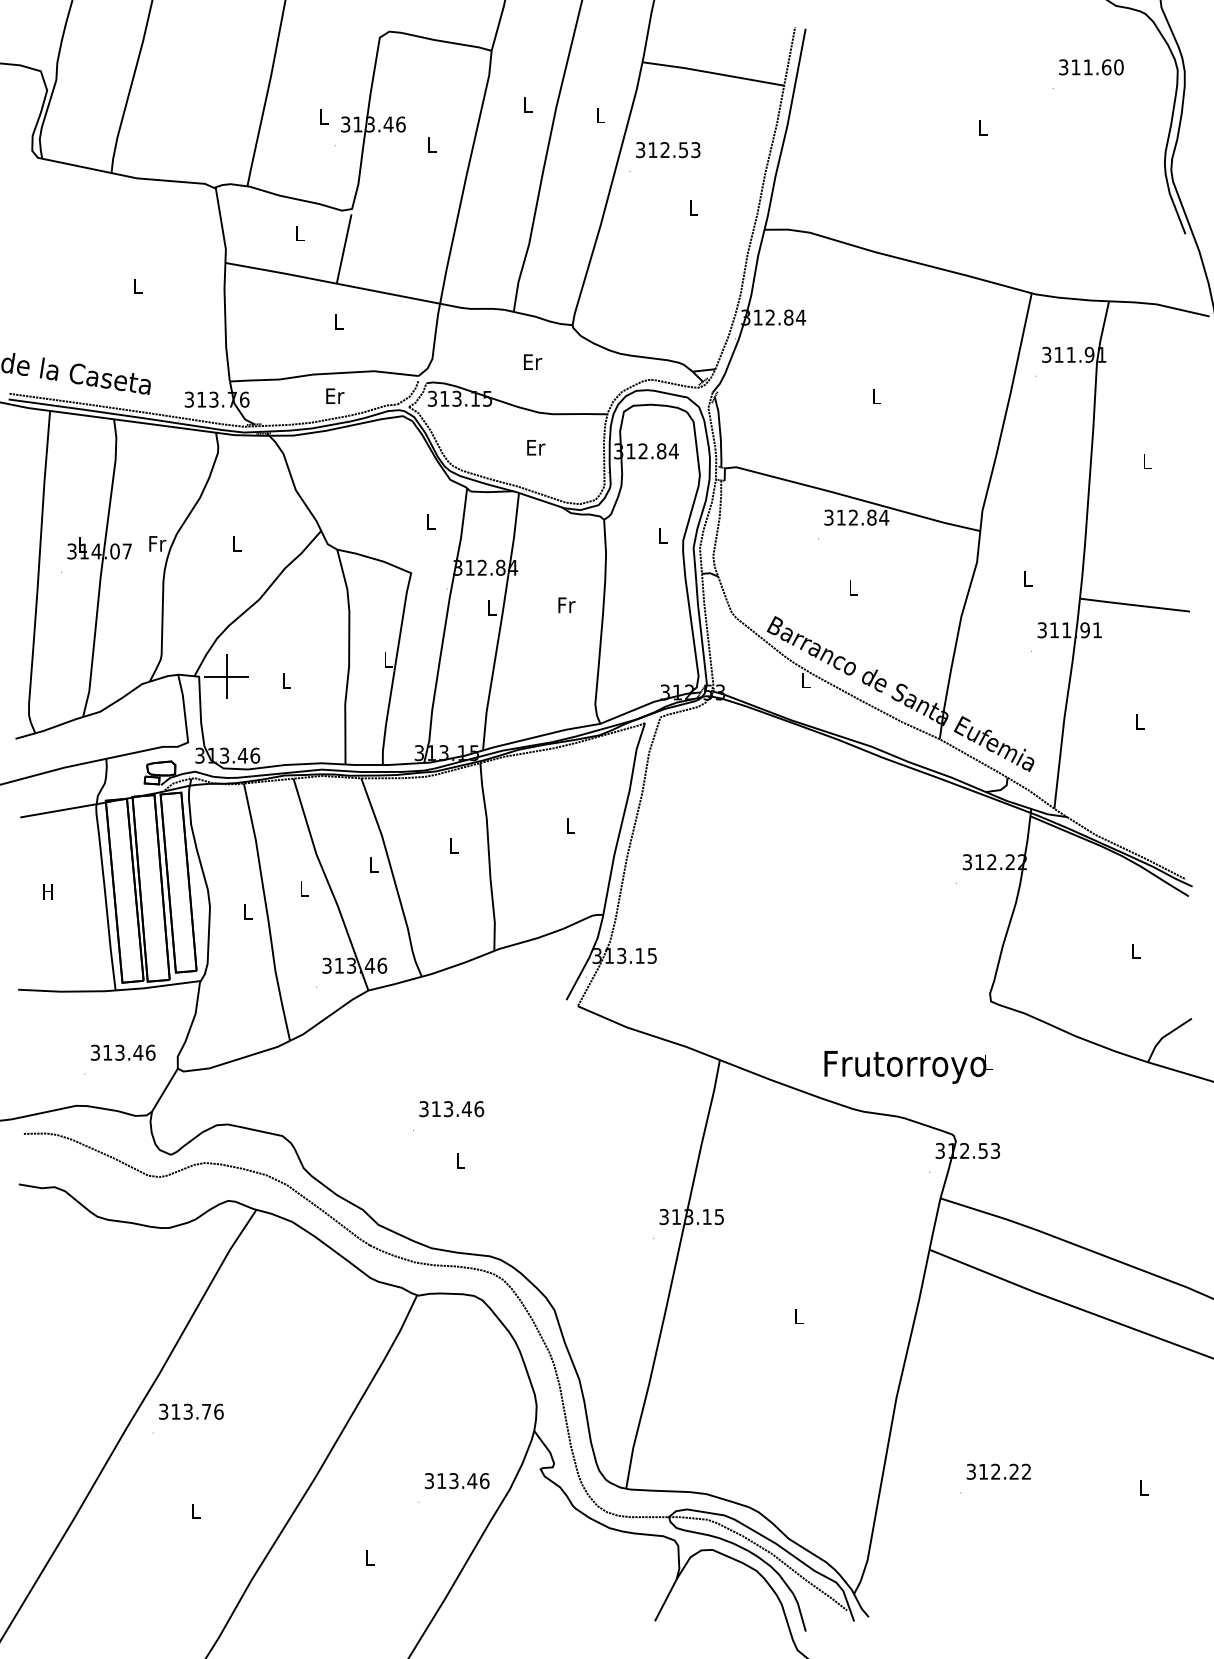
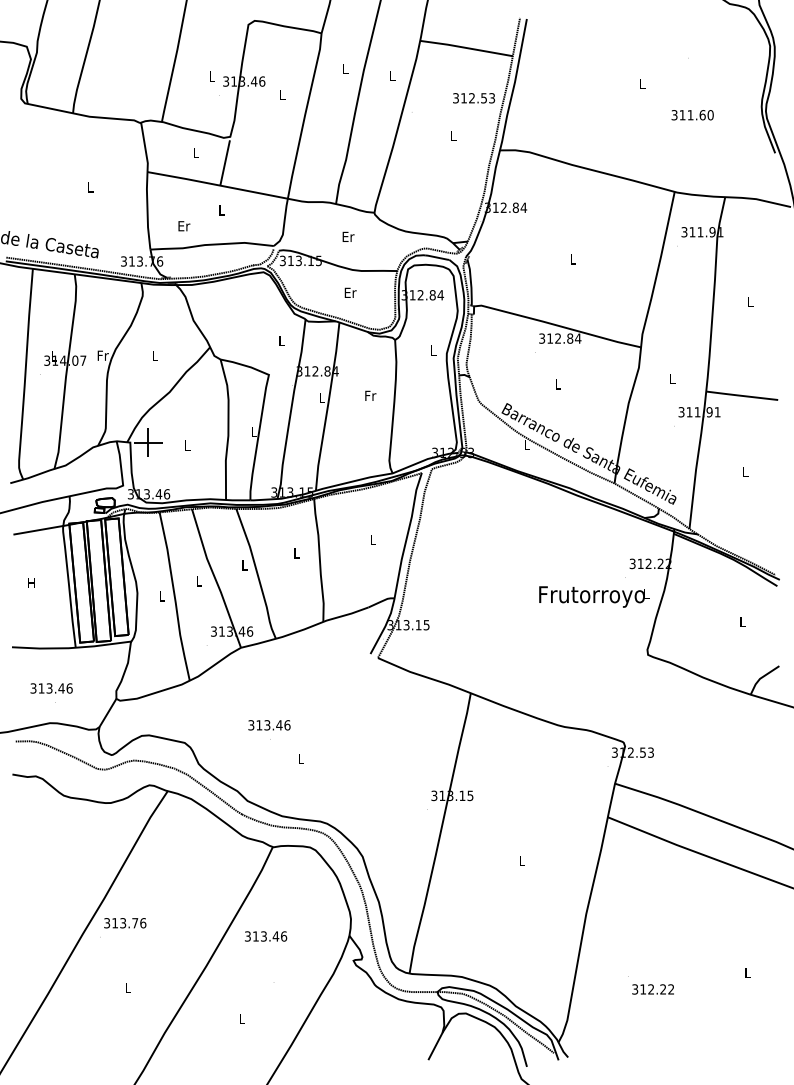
text: (1091, 67) -> (692, 115), moved
text: (667, 150) -> (473, 98), moved
text: (335, 396) -> (184, 226), moved
text: (122, 1052) -> (51, 688), moved
text: (909, 1066) -> (594, 596), moved
text: (451, 1109) -> (269, 725), moved
text: (997, 1471) -> (652, 989), moved
text: (457, 1481) -> (266, 936), moved

